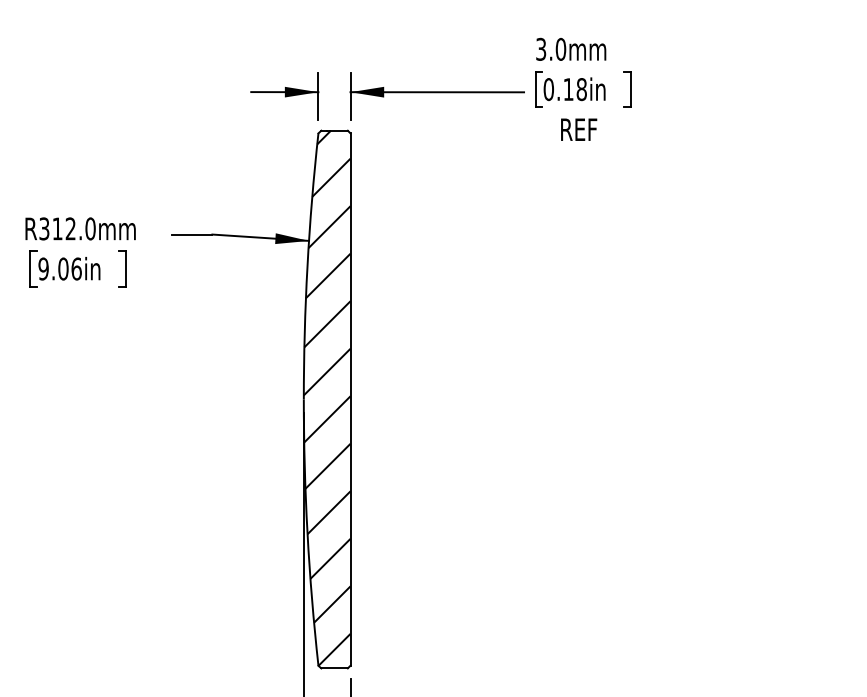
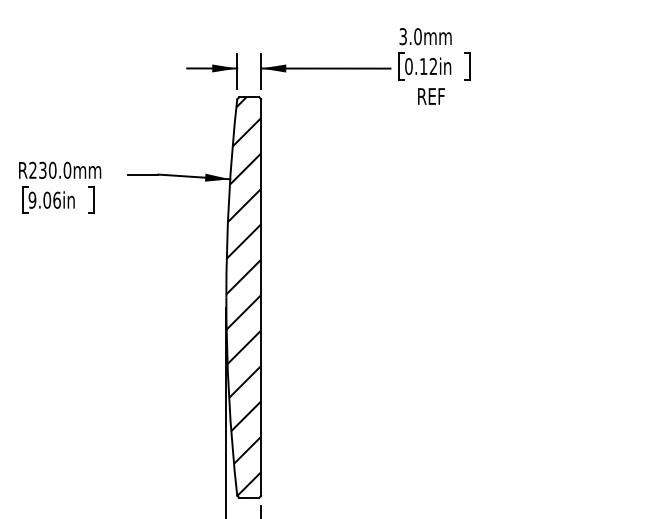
text: (581, 89) -> (433, 66), 0.18in -> 0.12in
text: (57, 227) -> (42, 169), R312.0mm -> R230.0mm

